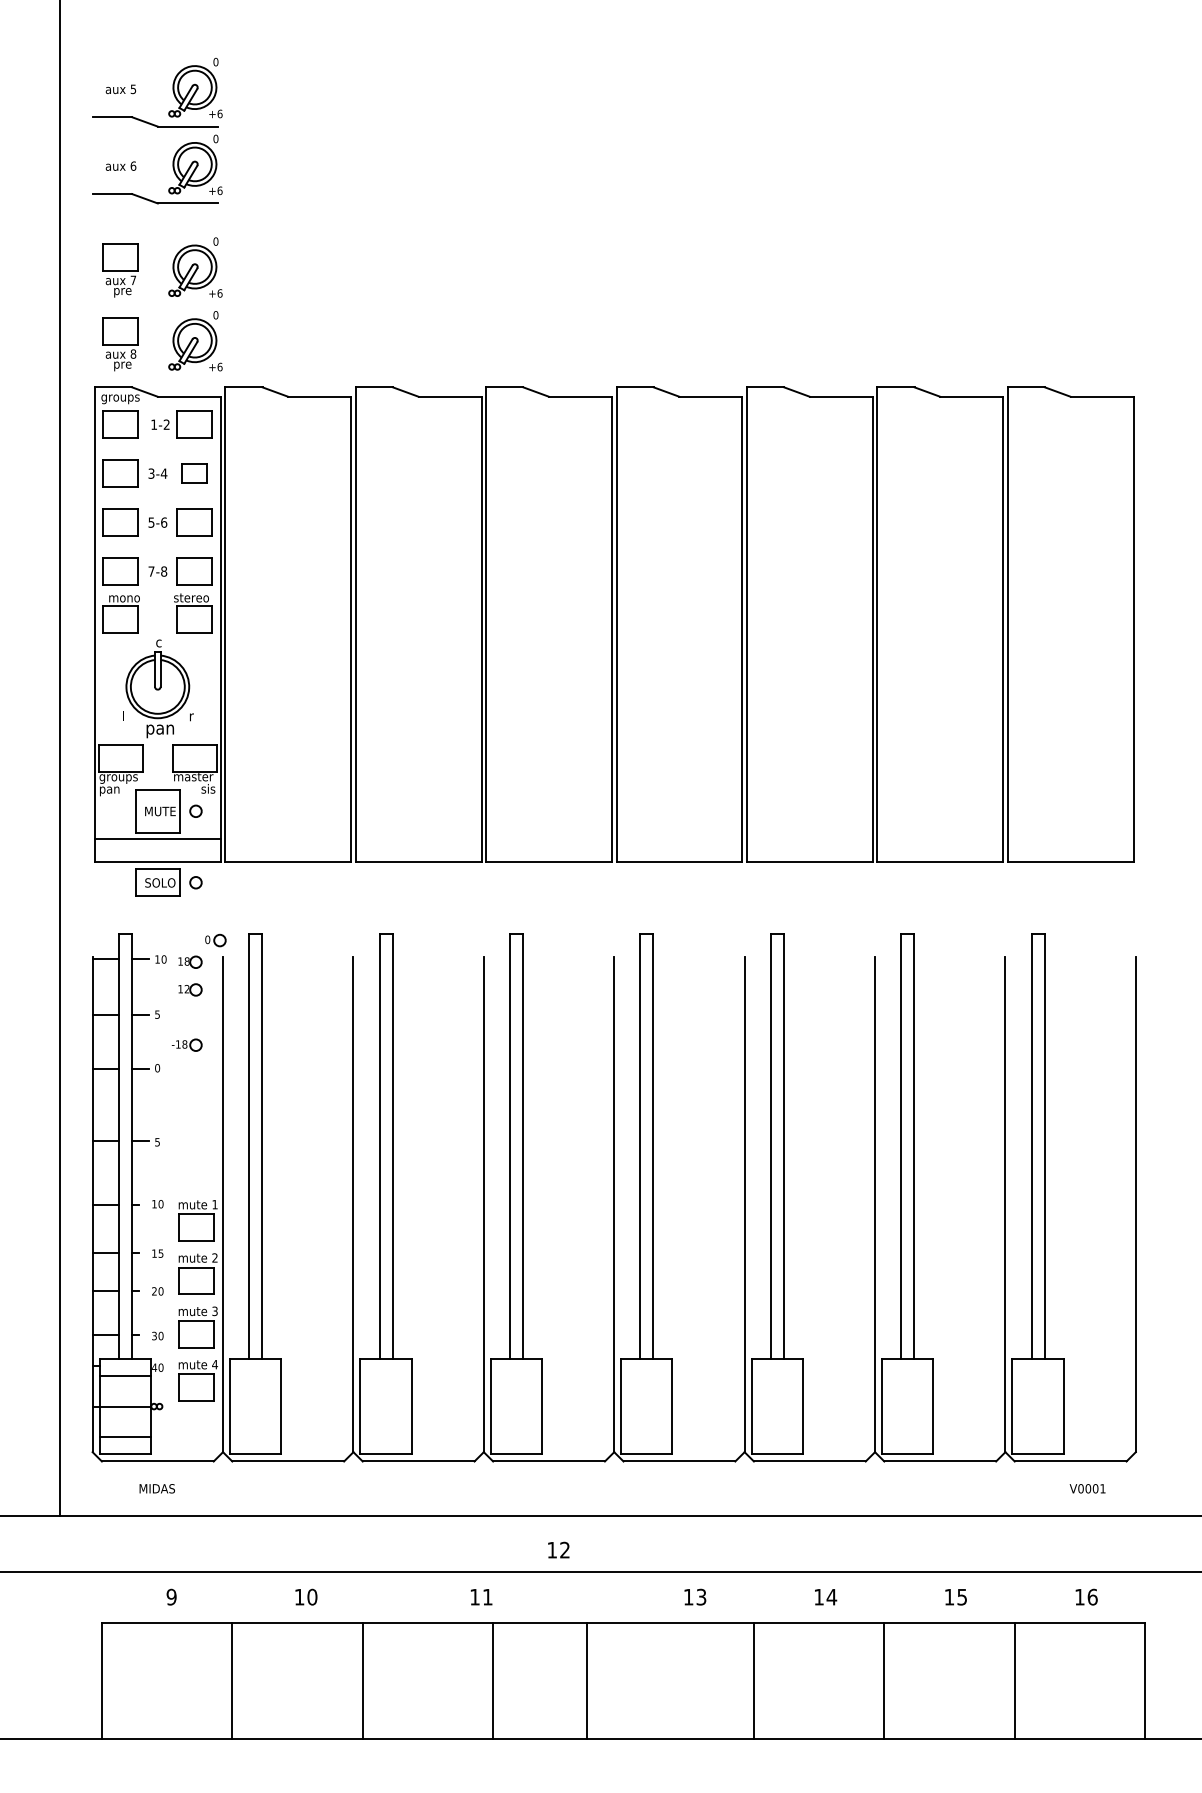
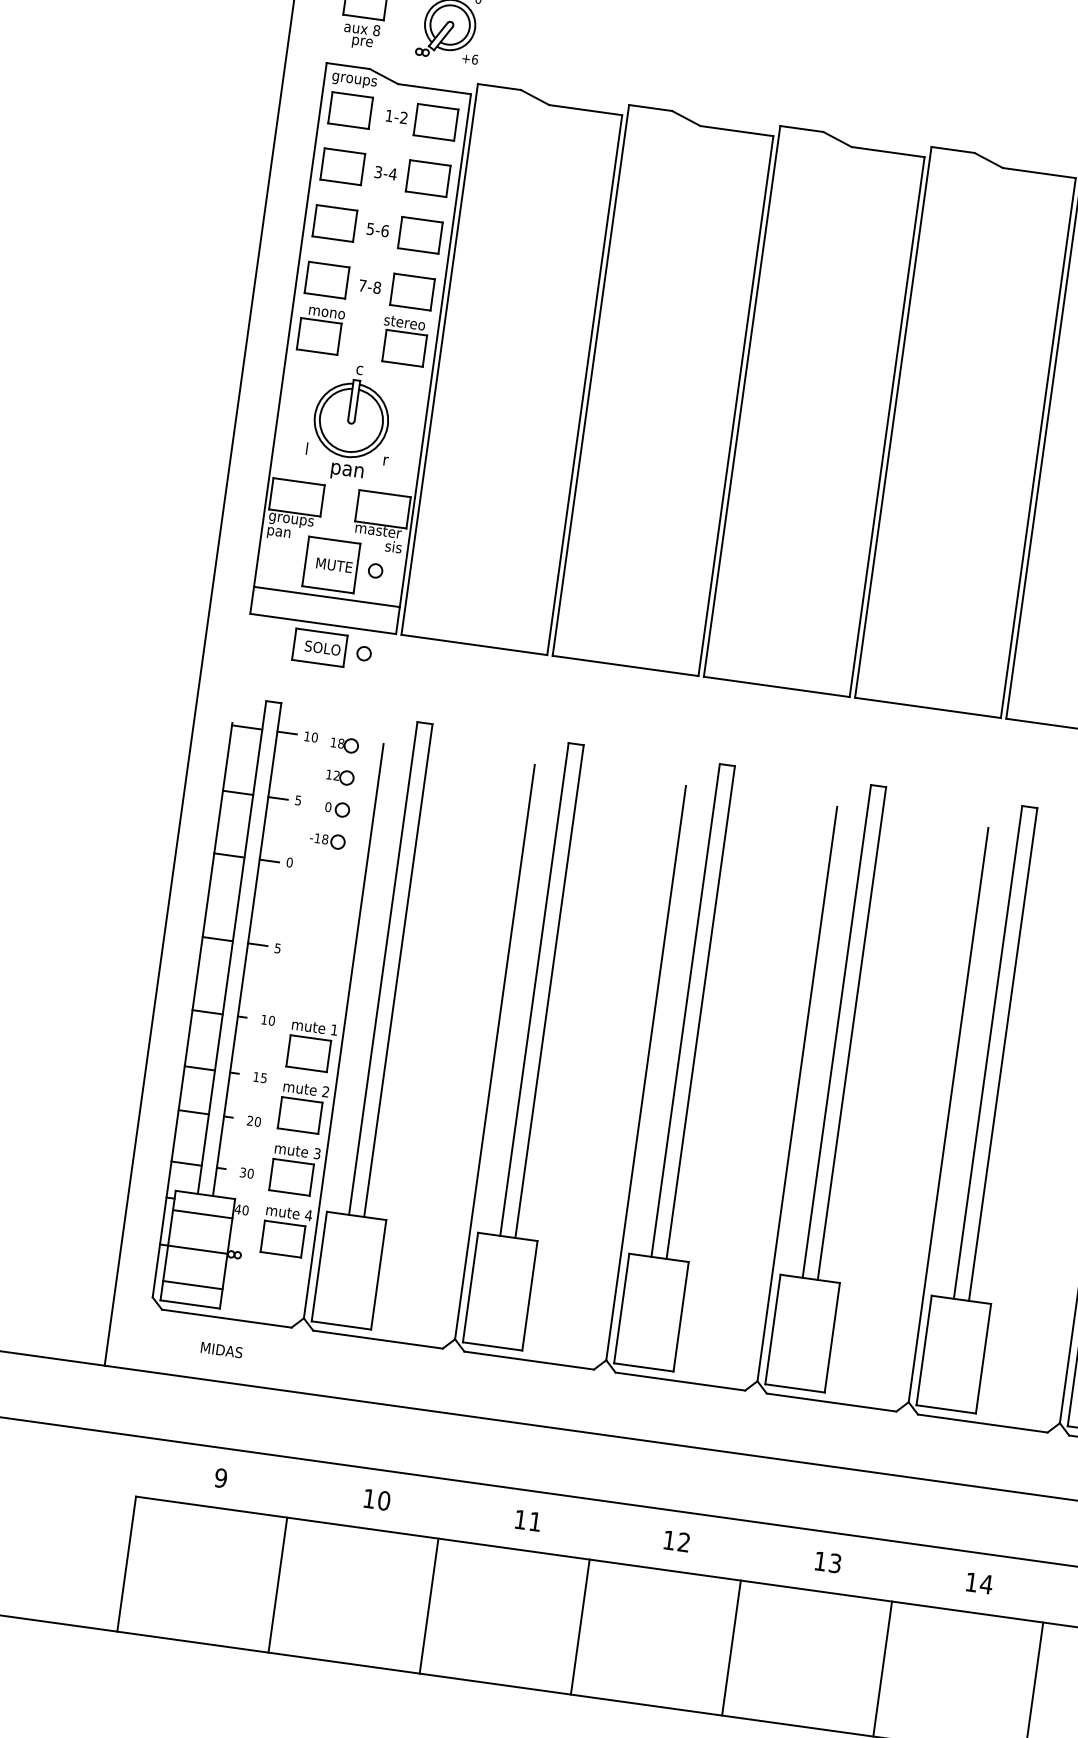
part: (194, 473) -> (428, 178), size x1.43
part: (215, 940) -> (337, 809), moved
text: (558, 1549) -> (676, 1540), moved
text: (481, 1597) -> (528, 1521), moved
line: (586, 1680) -> (731, 1647), moved

